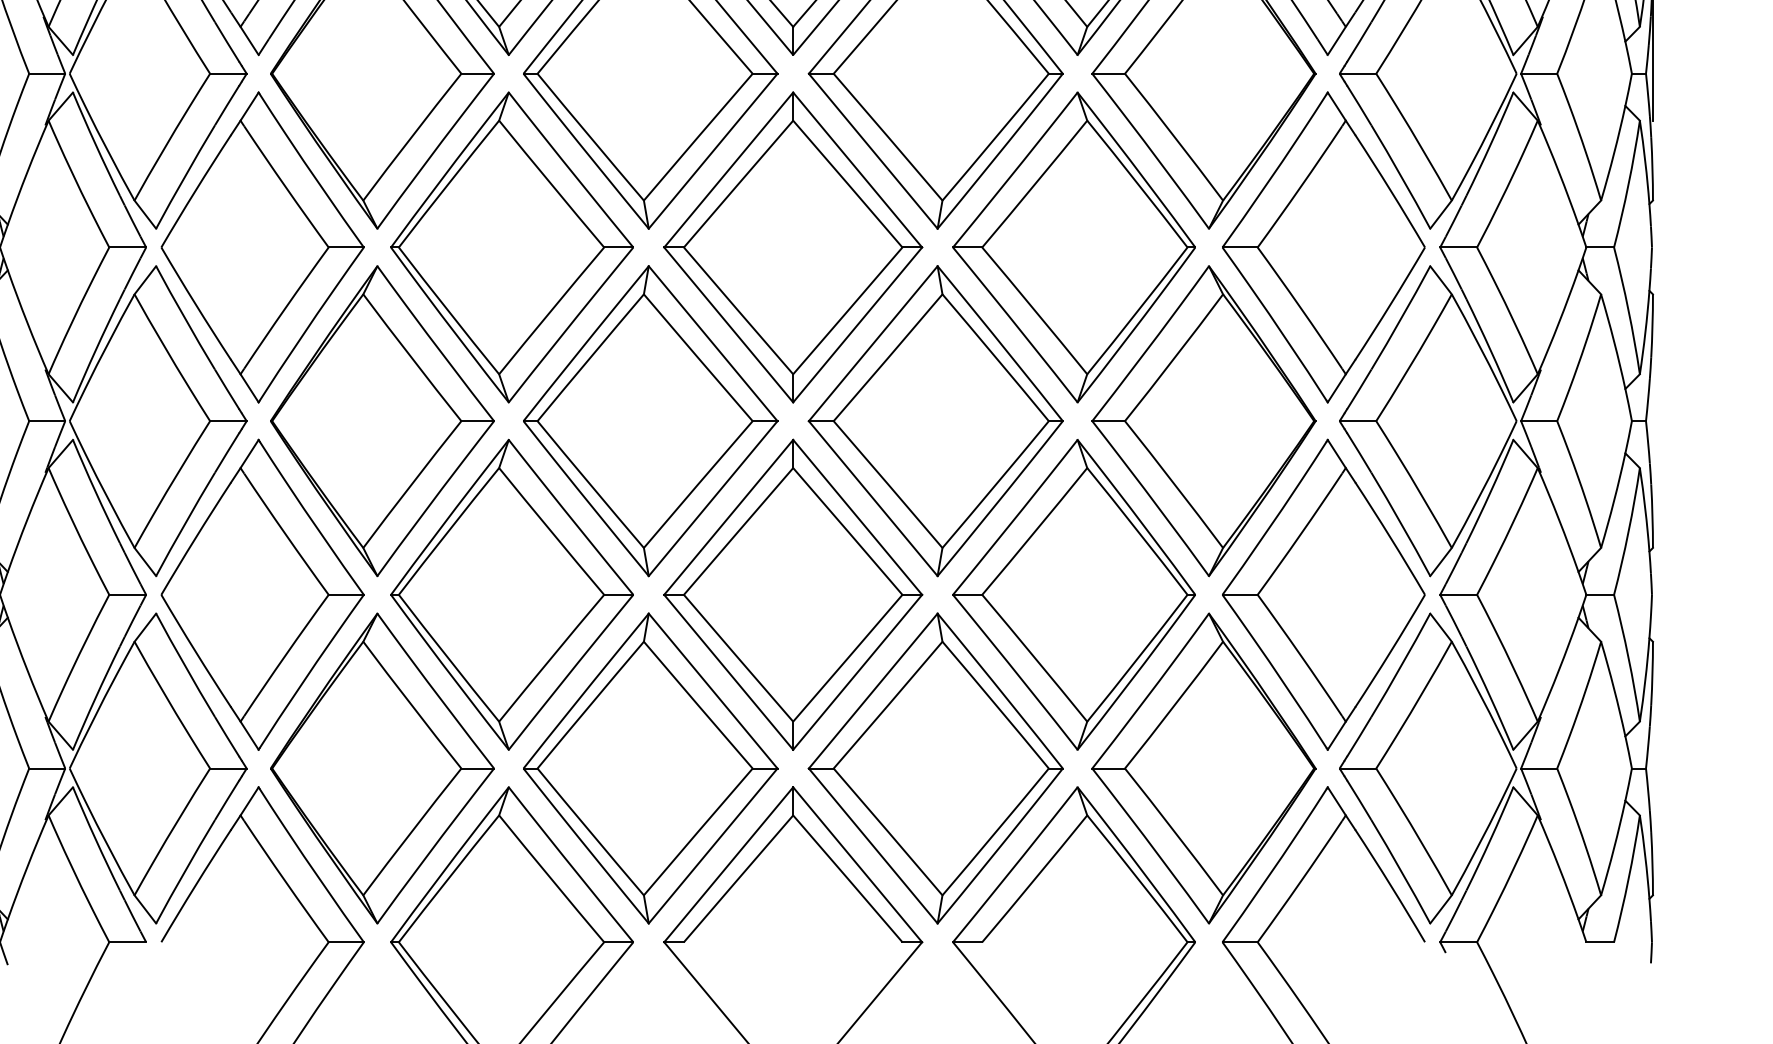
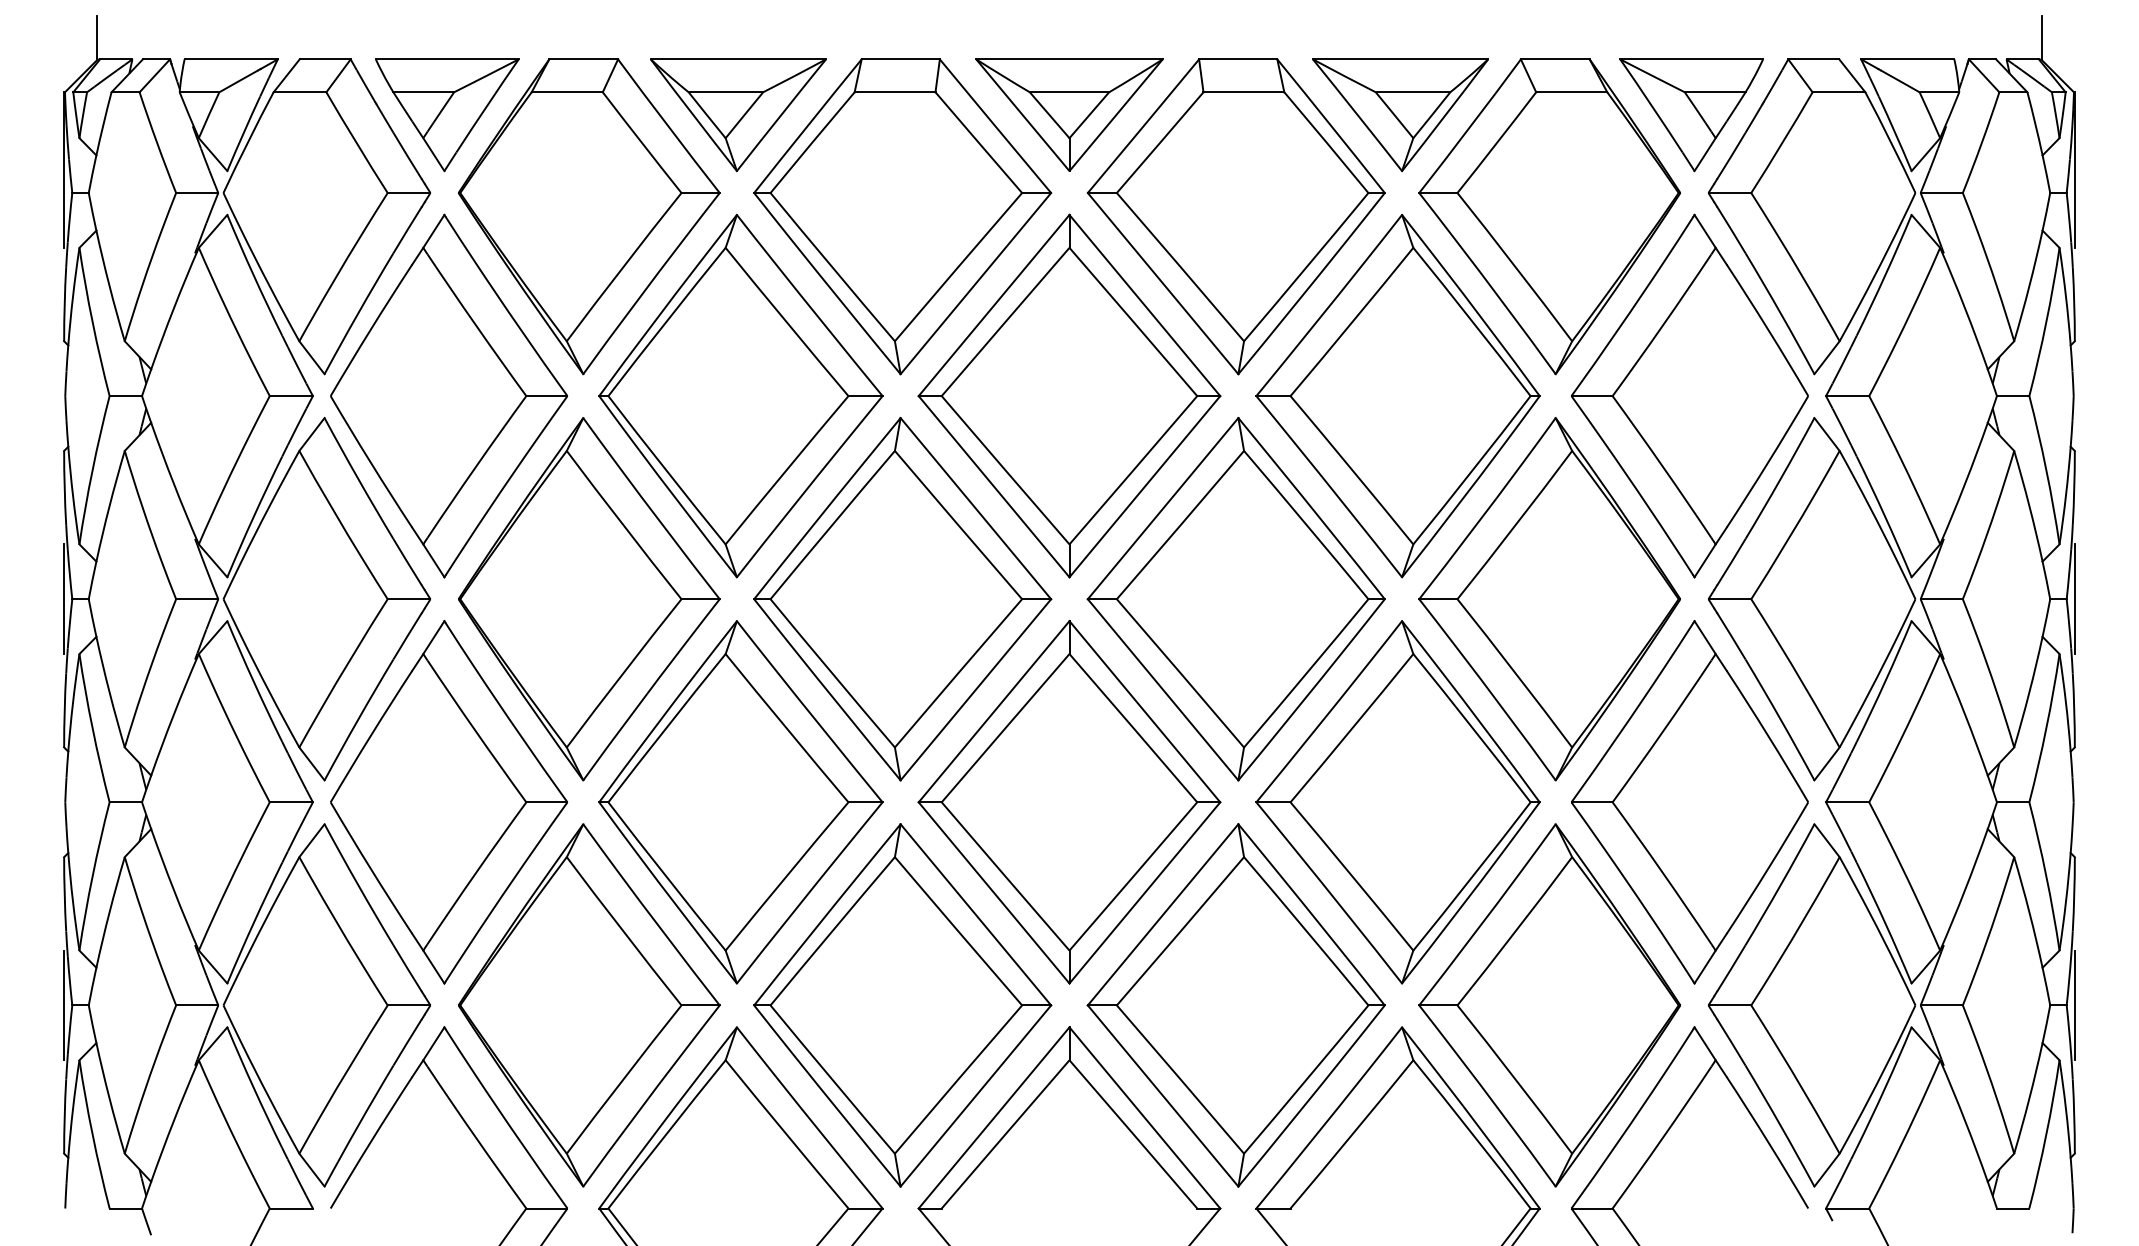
line: (1652, 421) -> (2074, 599), added
line: (1652, 768) -> (2074, 1005), added

